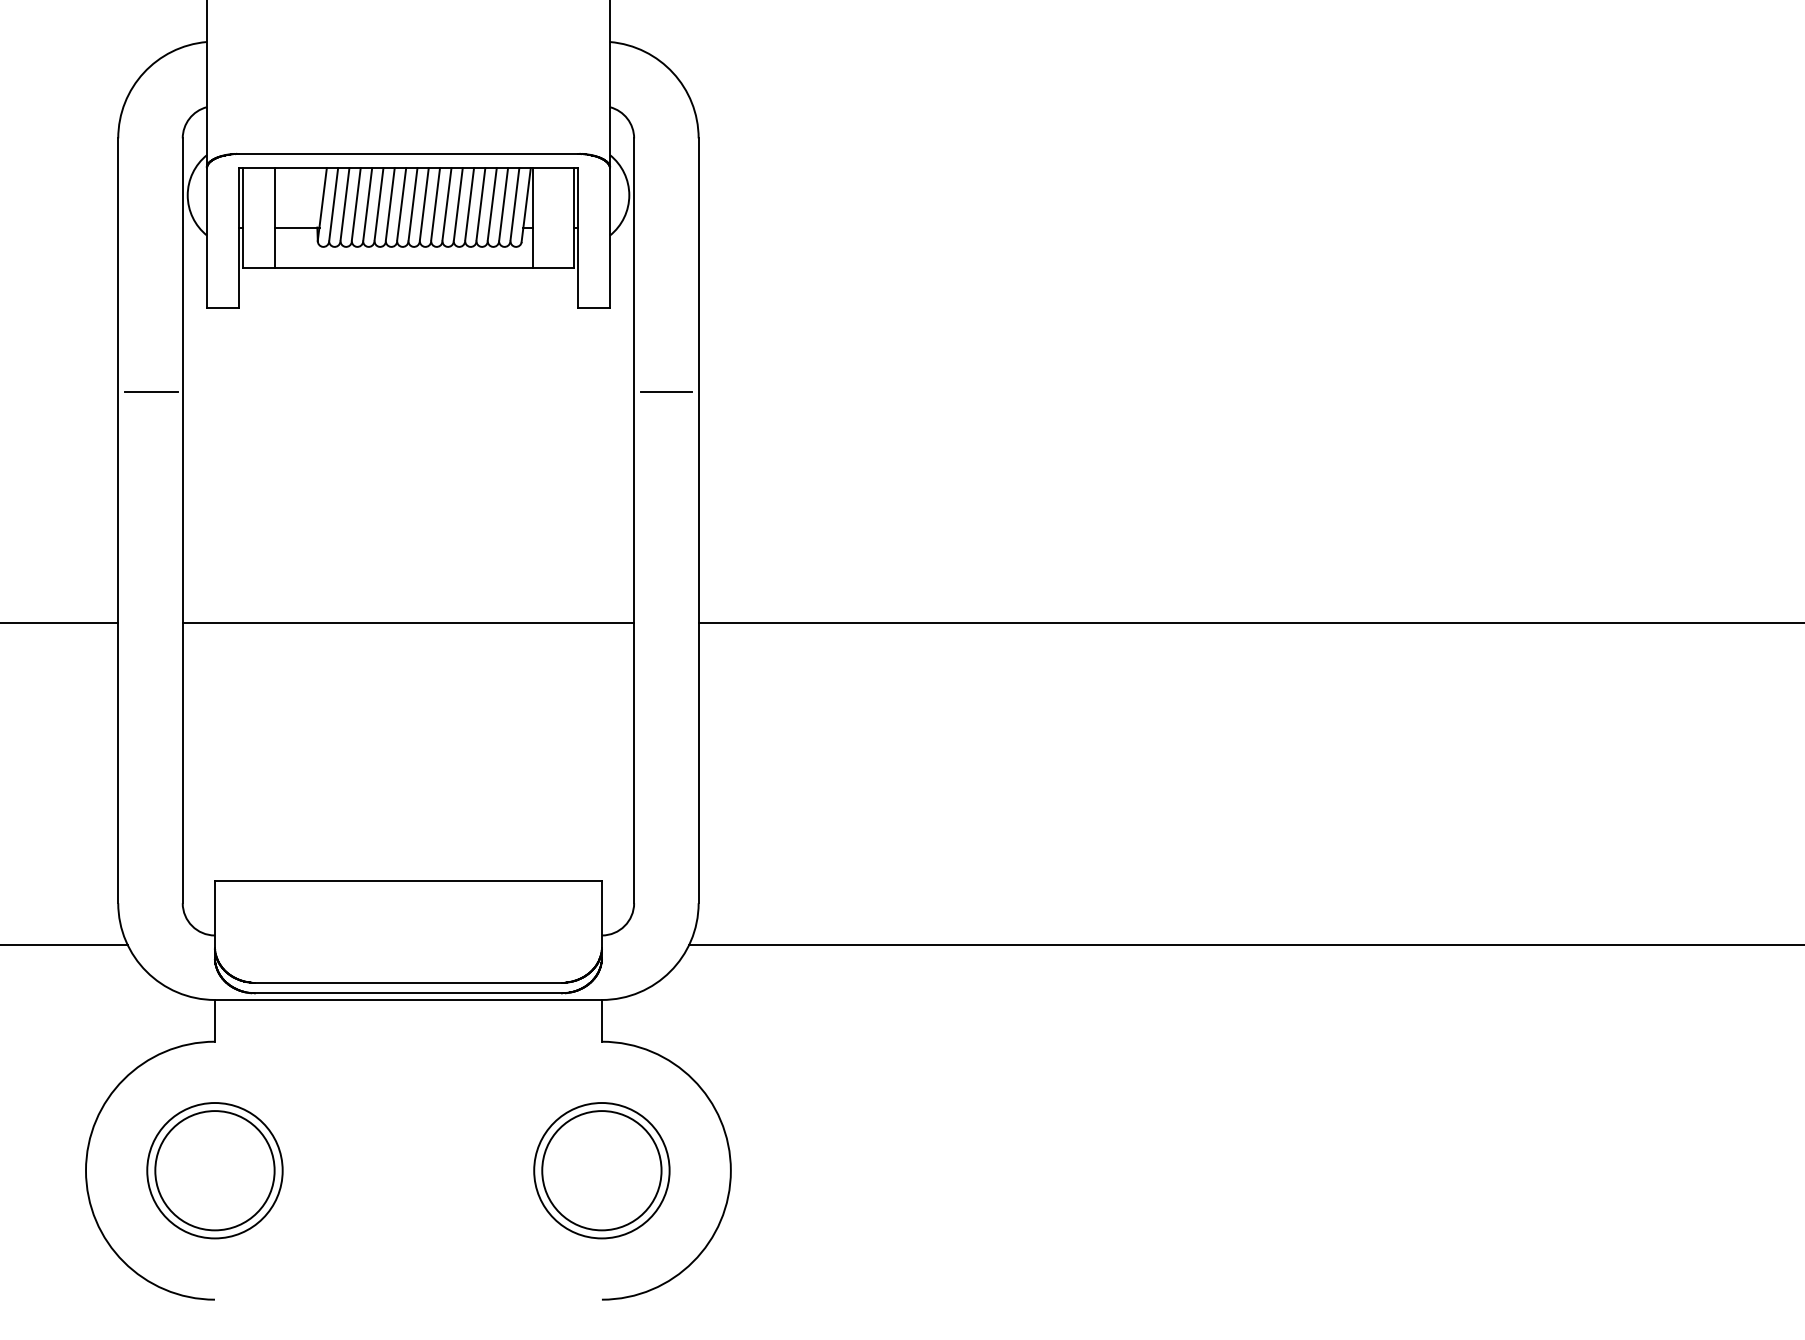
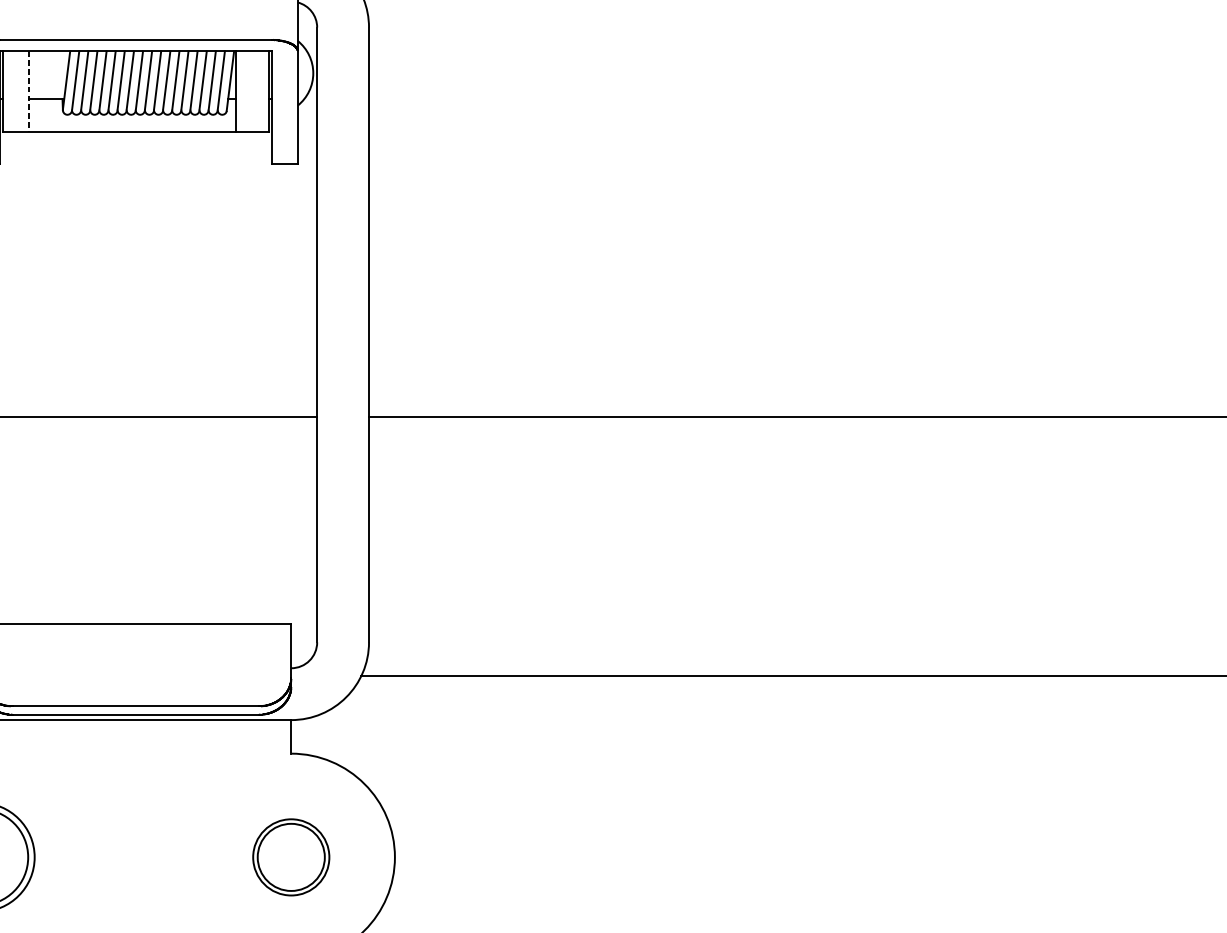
line: (275, 217) -> (28, 91), solid -> dashed
line: (666, 392) -> (343, 231), removed
part: (601, 1170) -> (290, 857), size x0.7

